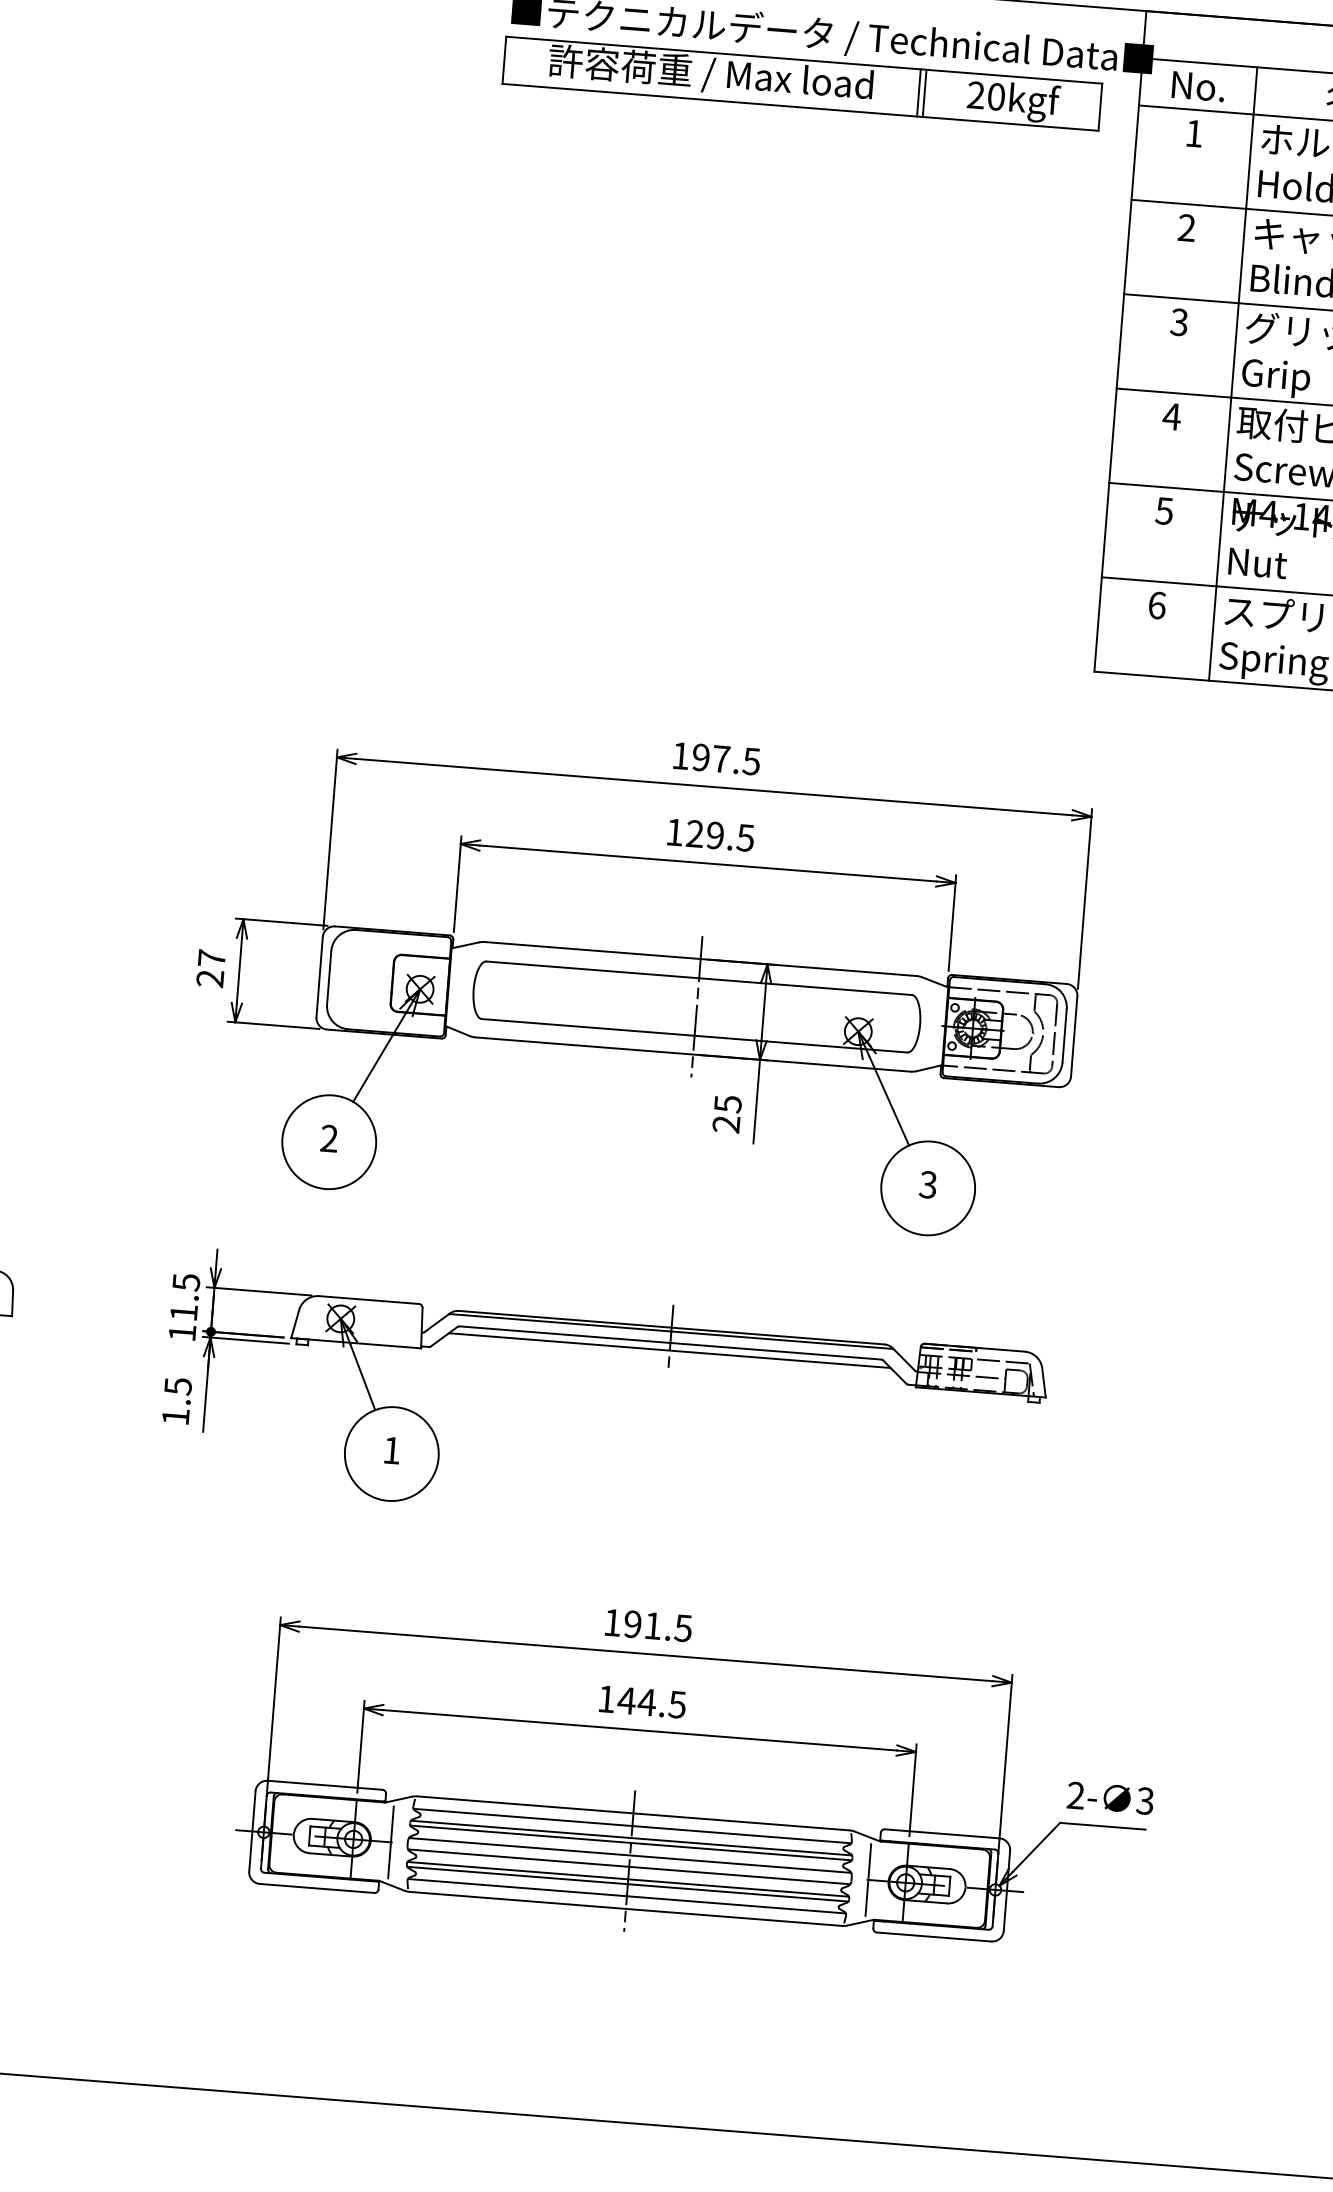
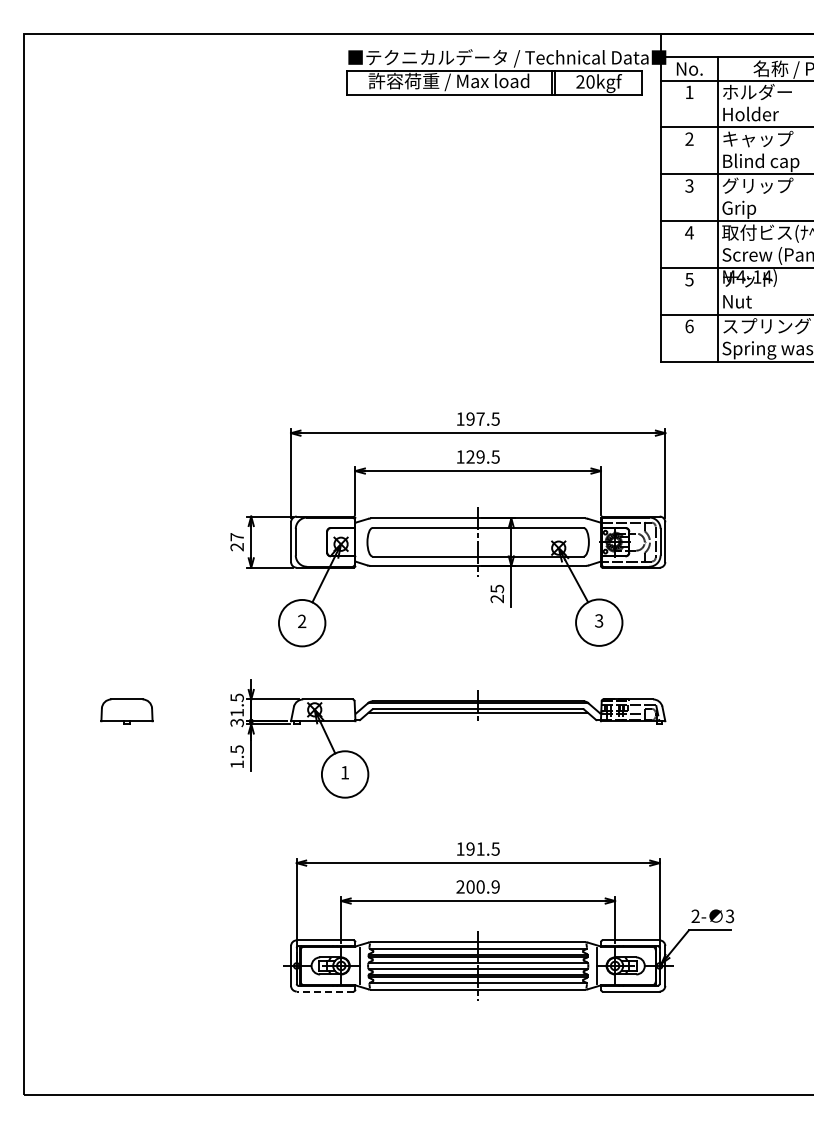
text: (180, 1334) -> (236, 723), 11.5 -> 31.5
text: (640, 1700) -> (477, 886), 144.5 -> 200.9
line: (315, 1888) -> (324, 991), solid -> dashed

